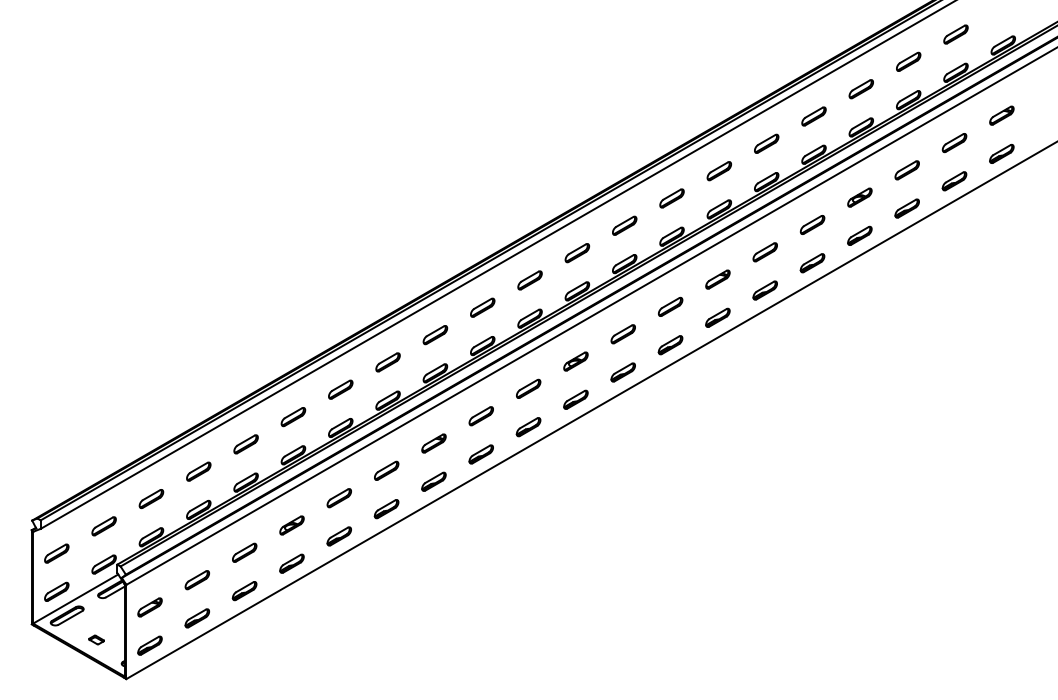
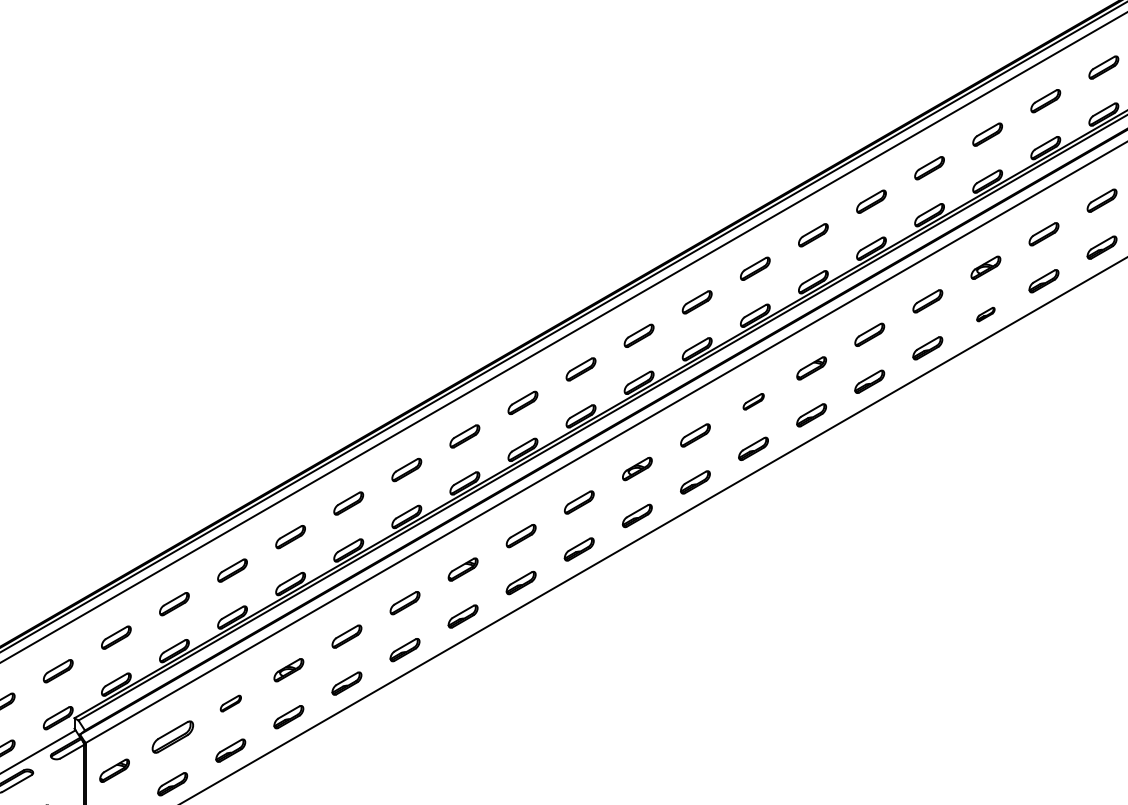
part: (859, 235) -> (985, 314), size x0.6
part: (670, 306) -> (753, 401), size x0.7
part: (244, 552) -> (230, 703), size x0.7
part: (196, 580) -> (171, 737), size x1.4

